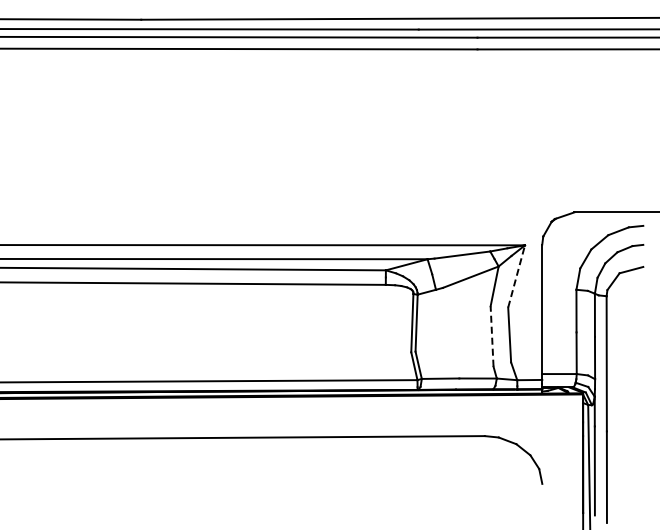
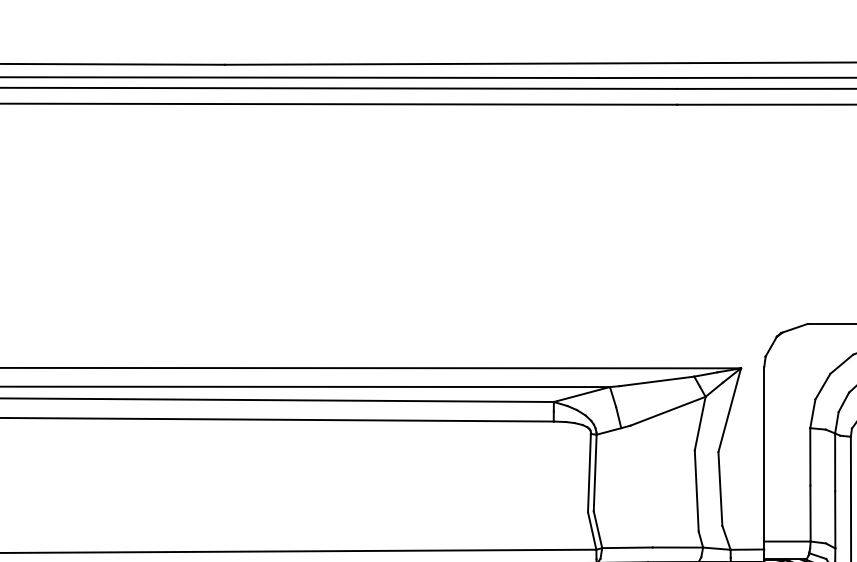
line: (516, 275) -> (729, 408), dashed -> solid
line: (492, 336) -> (697, 491), dashed -> solid

